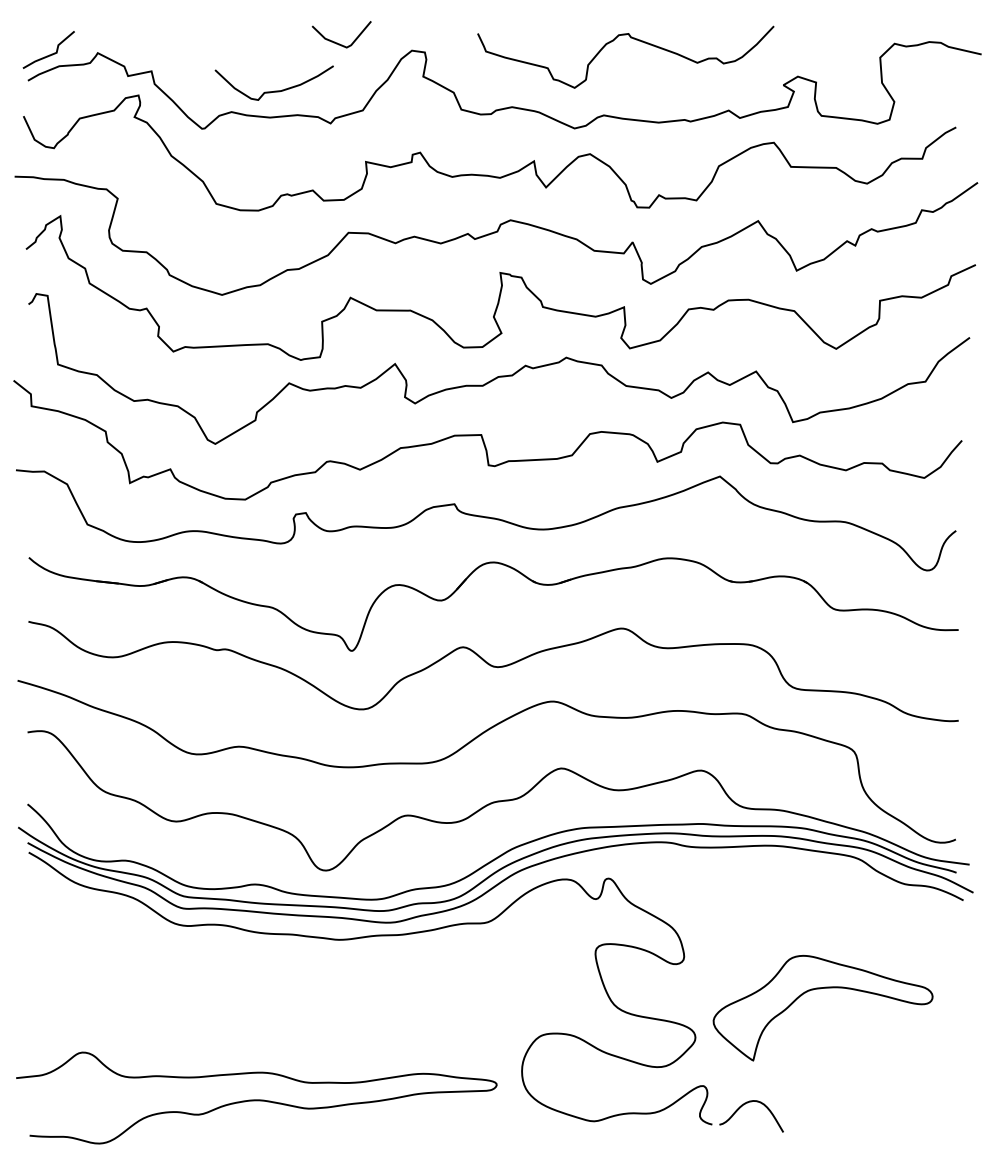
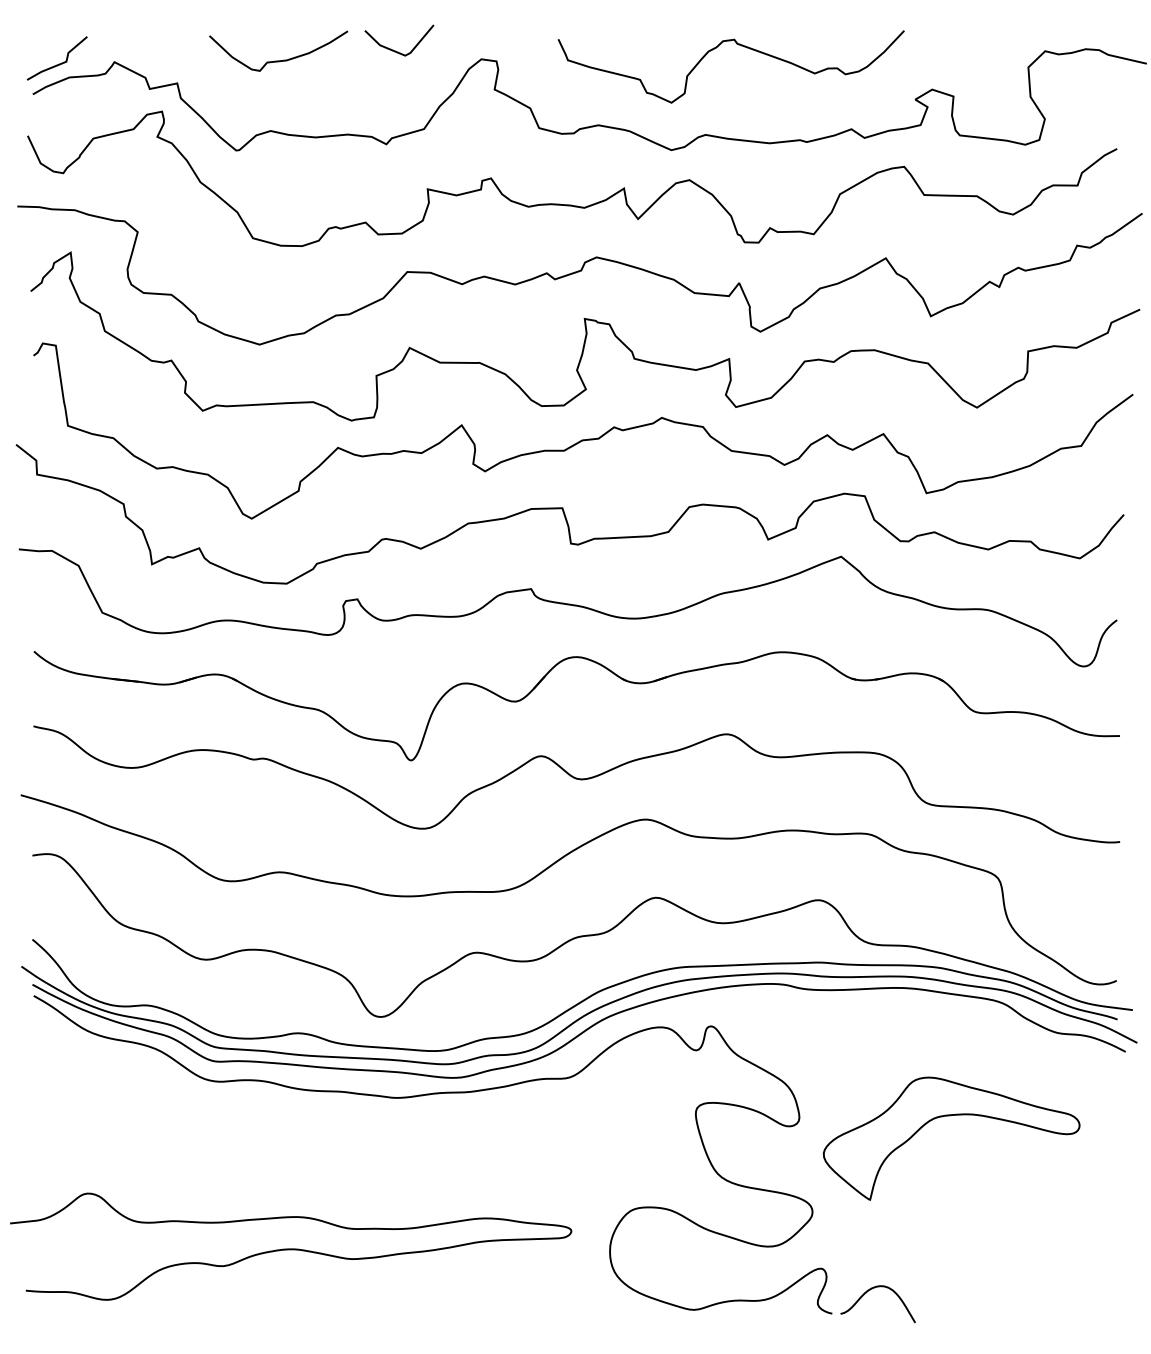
curve: (274, 91) -> (278, 60), moved
part: (822, 989) -> (950, 1116), moved
curve: (257, 1099) -> (291, 1248), moved

